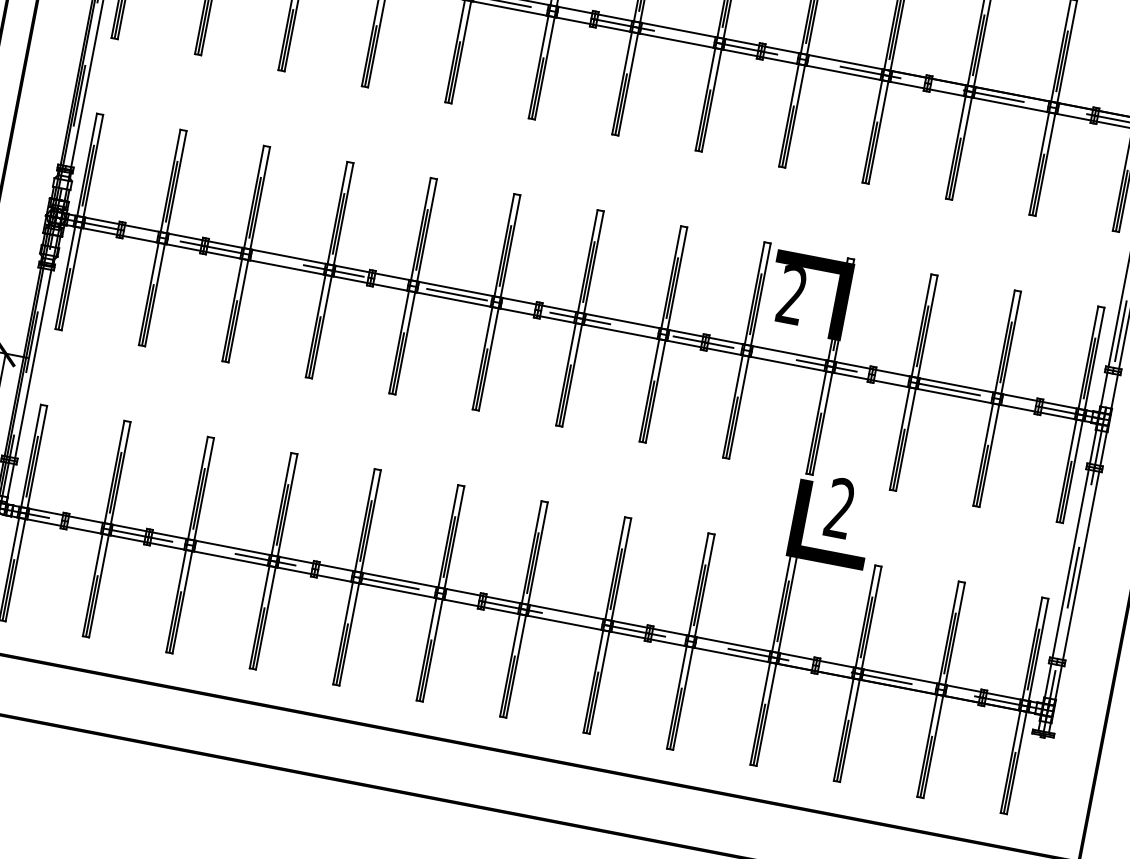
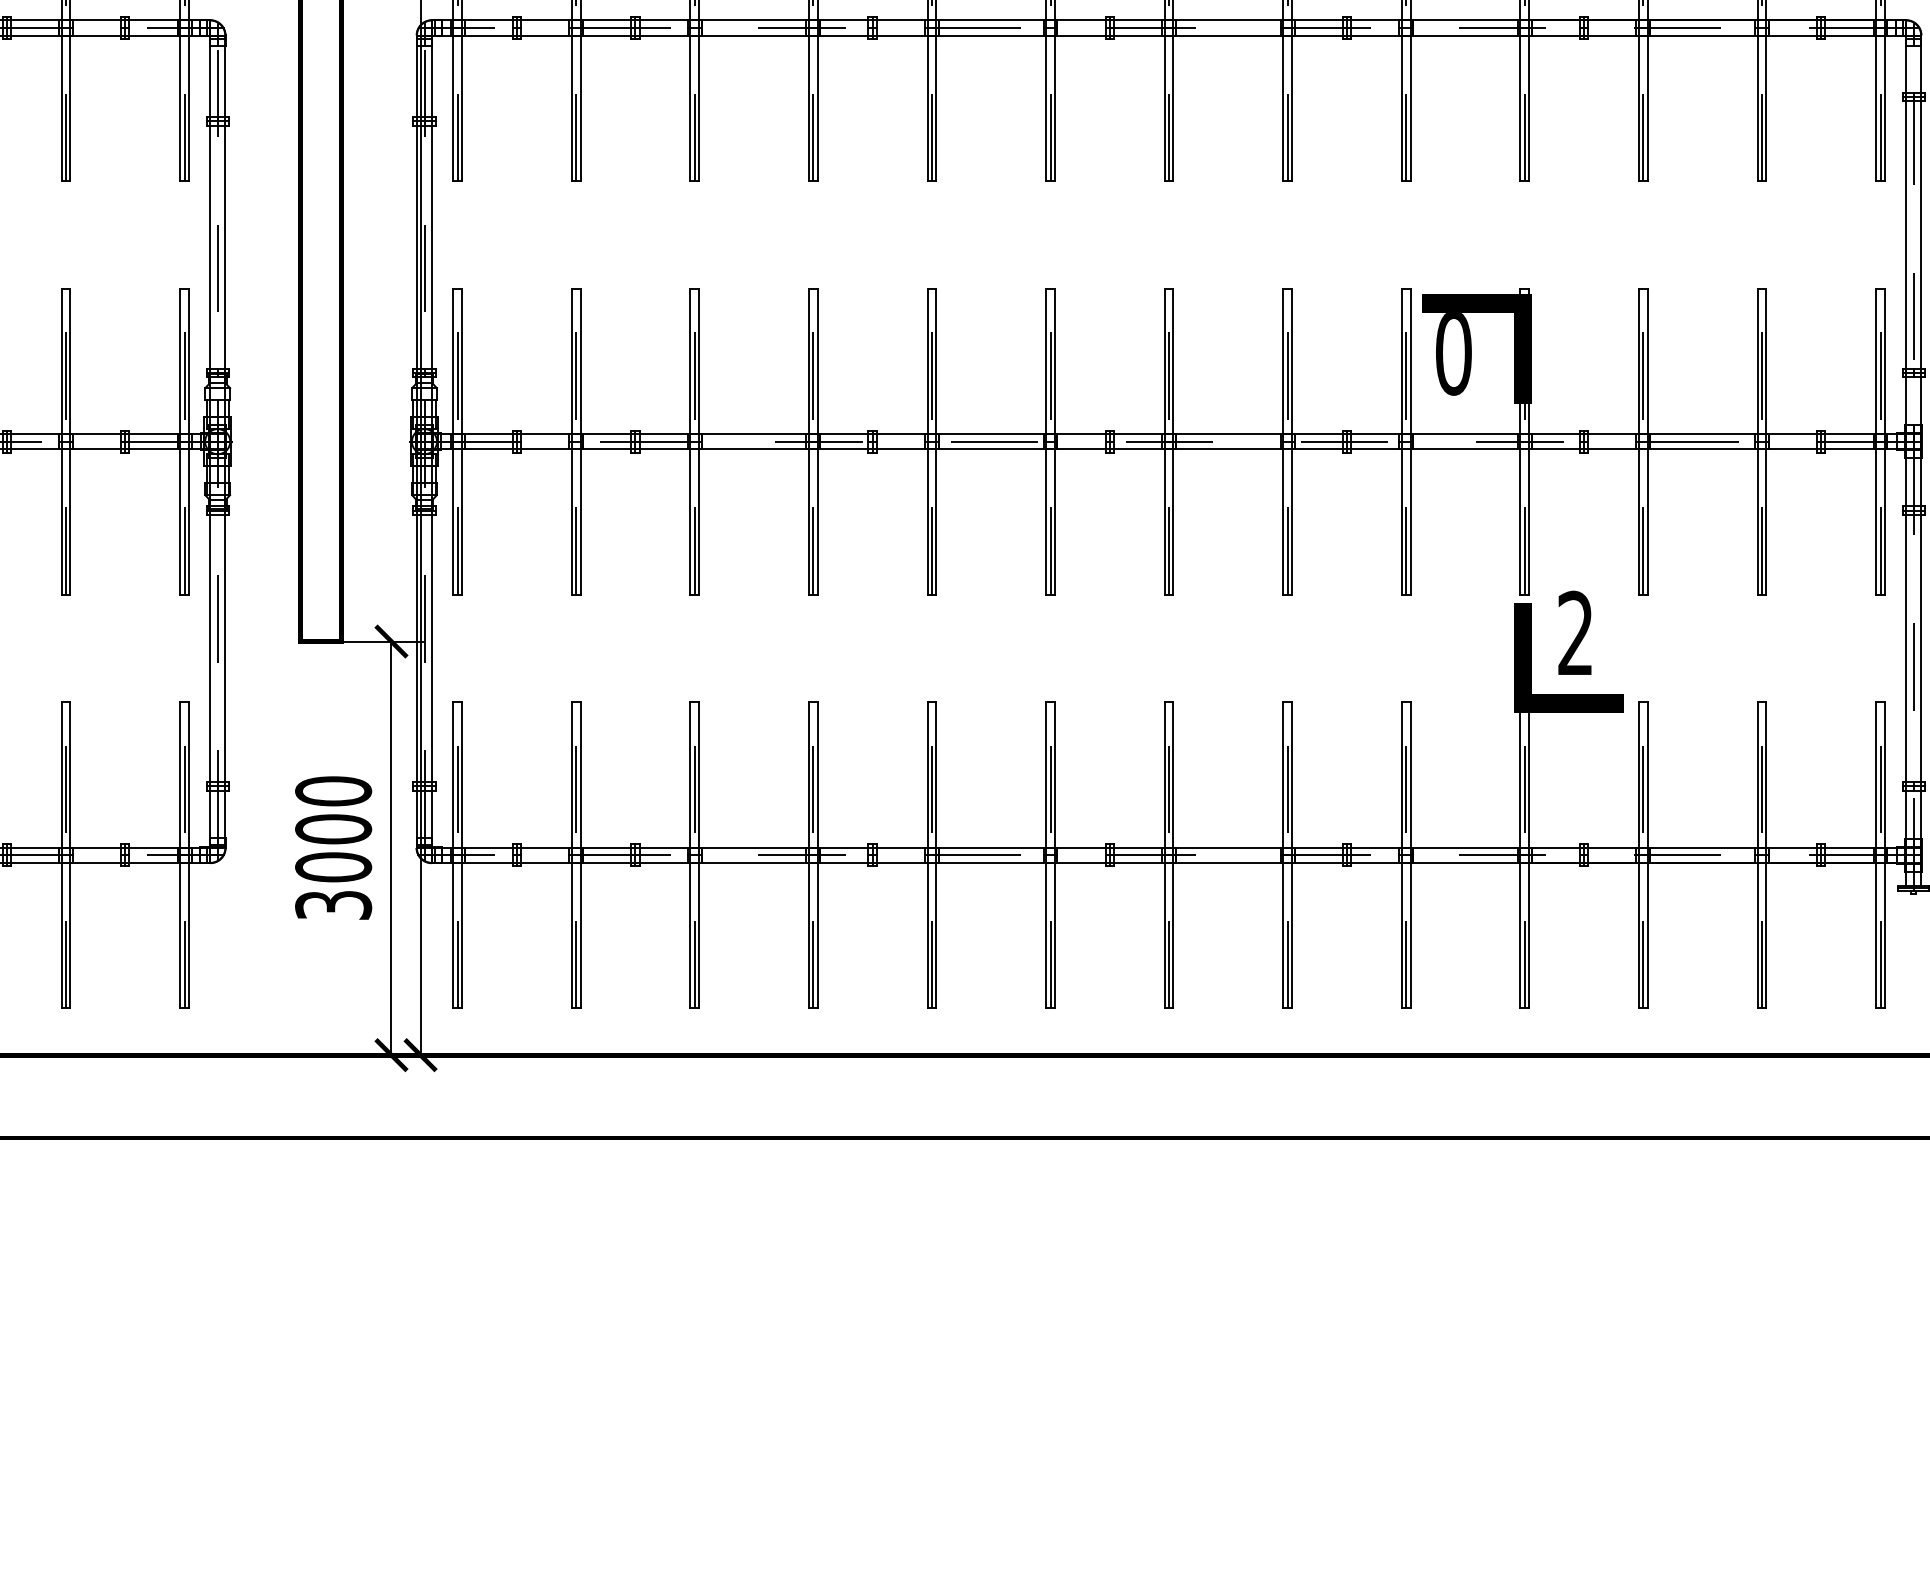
text: (791, 295) -> (1453, 354), 2 -> 0

